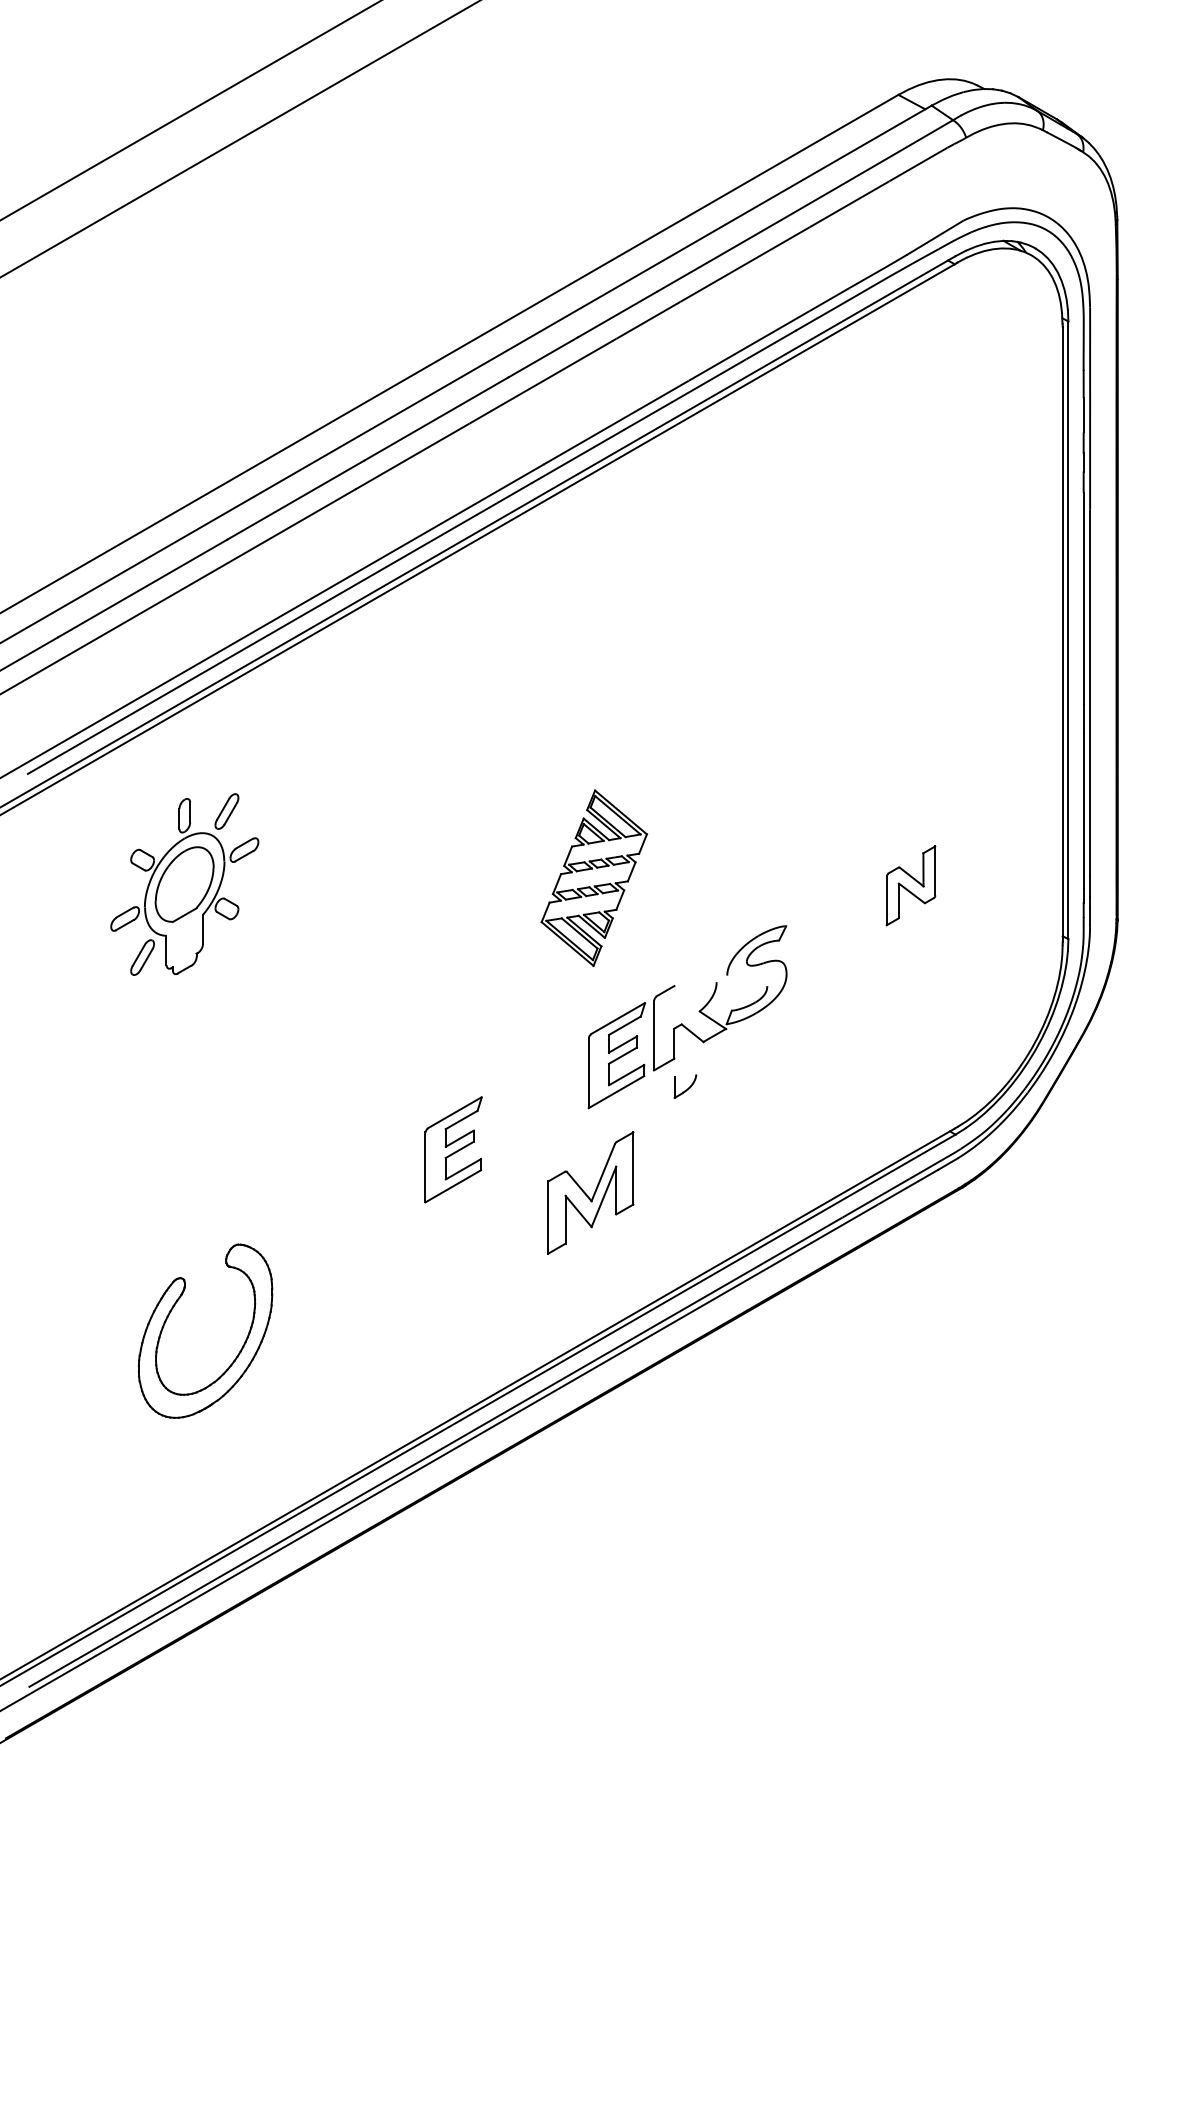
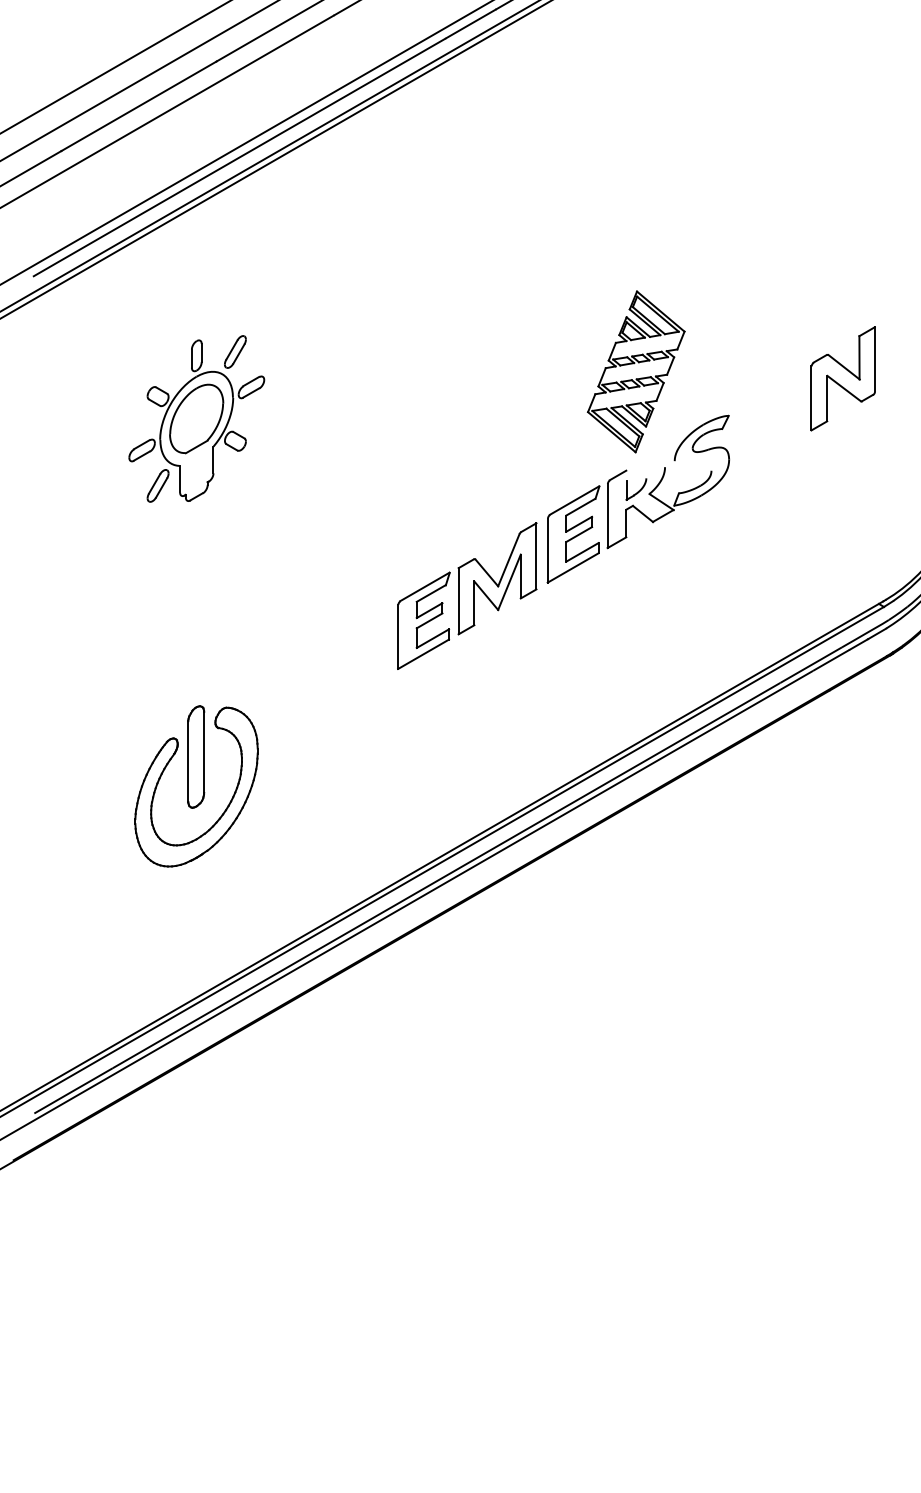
part: (593, 877) -> (635, 371), moved
part: (184, 884) -> (196, 418), moved
part: (910, 885) -> (842, 378), size x1.43
part: (685, 1086) -> (636, 489), moved
part: (590, 1192) -> (497, 578), moved
part: (204, 1298) -> (195, 757), added

